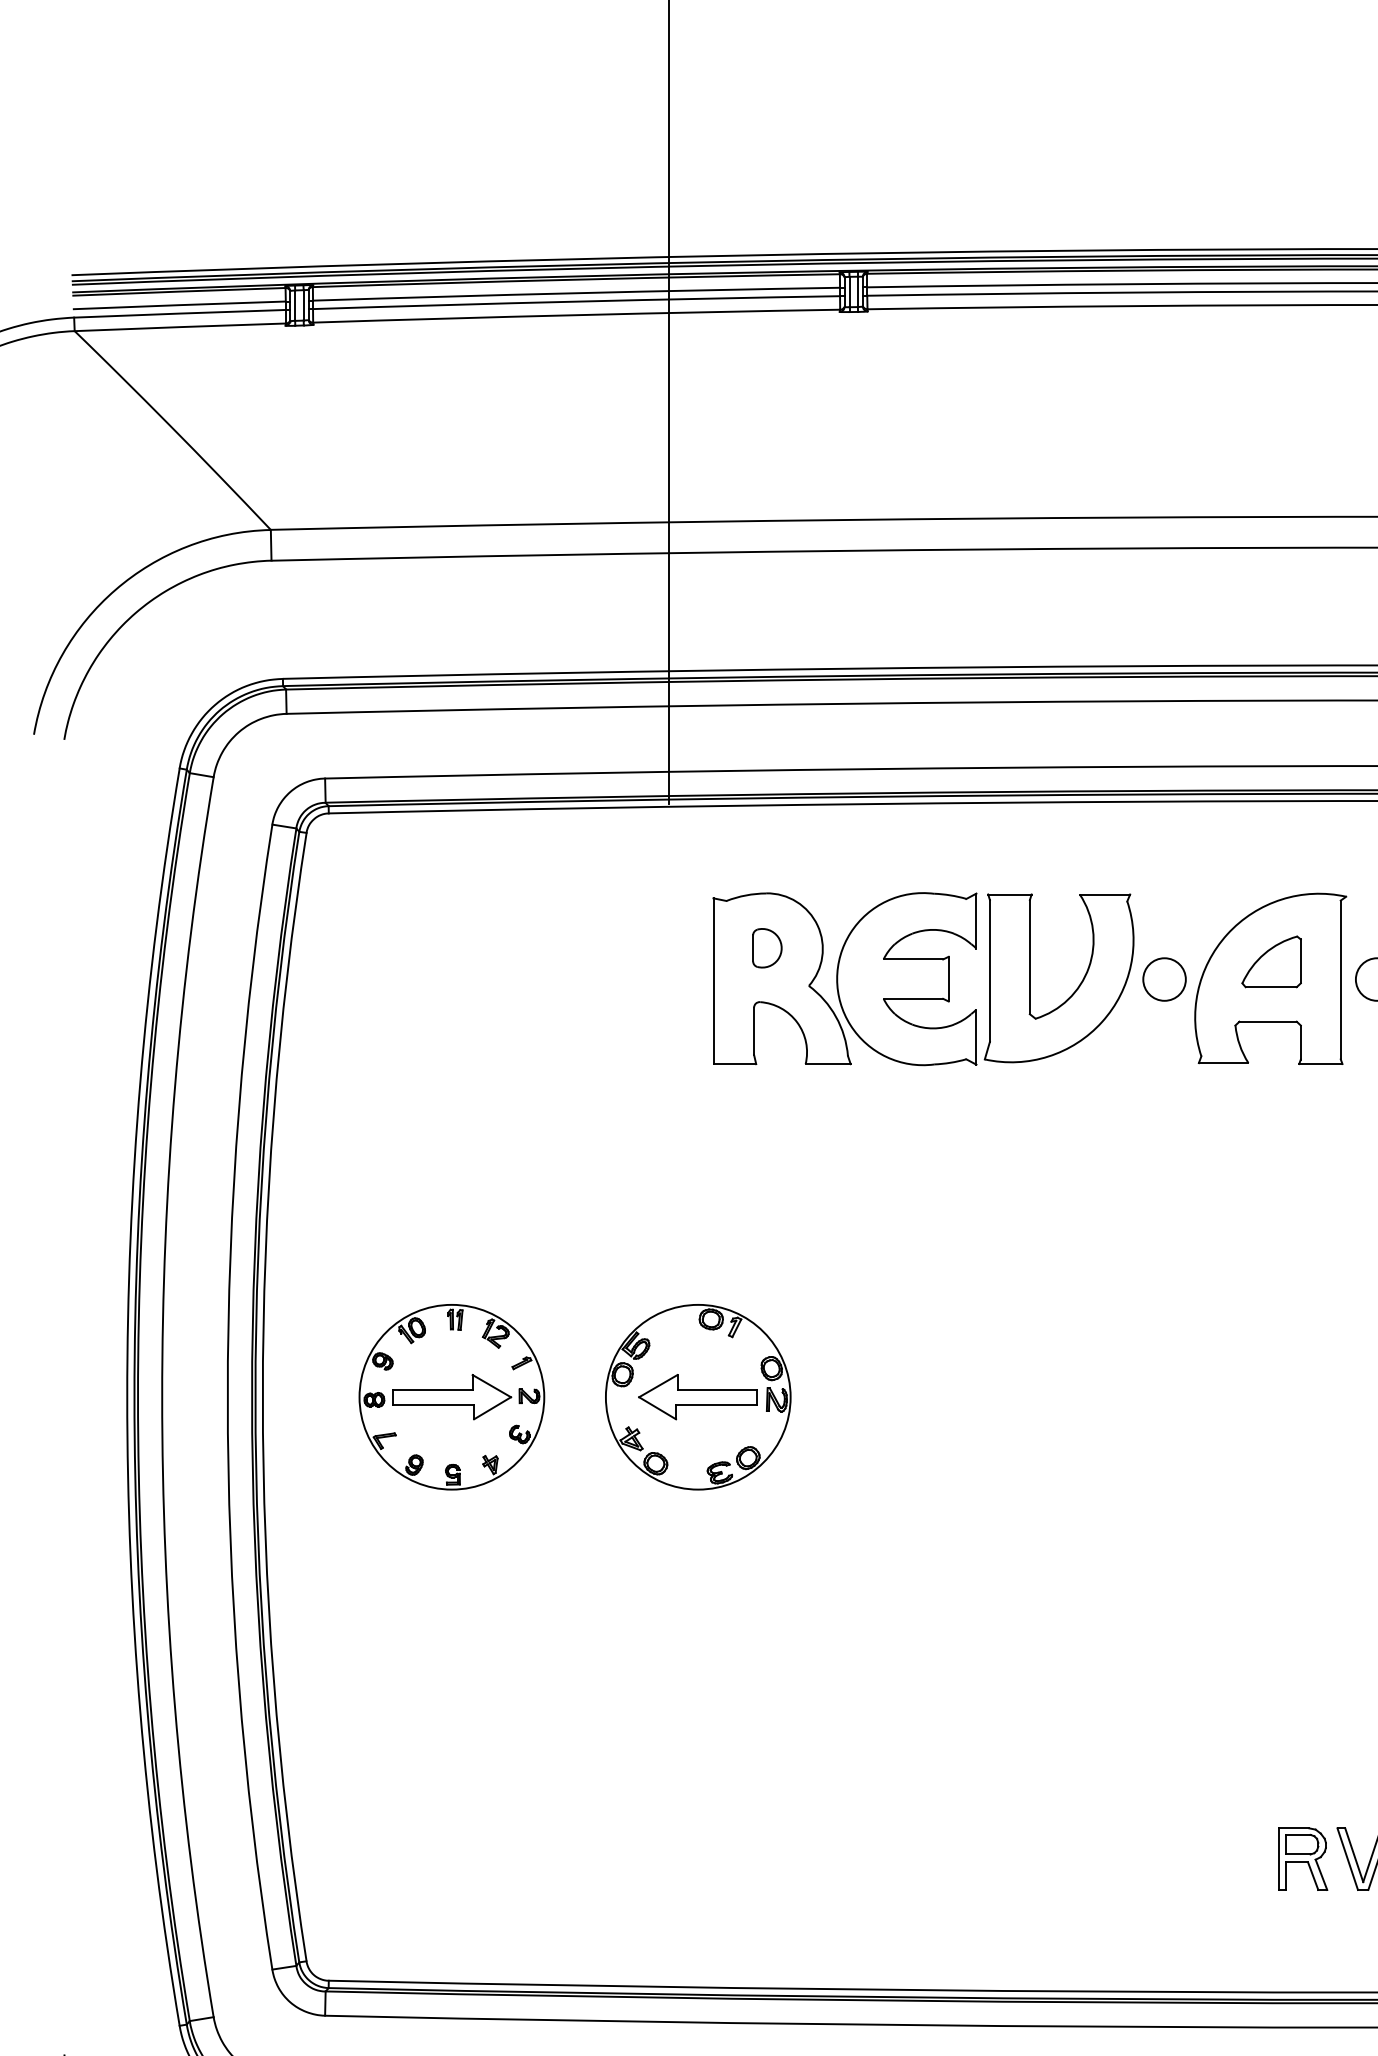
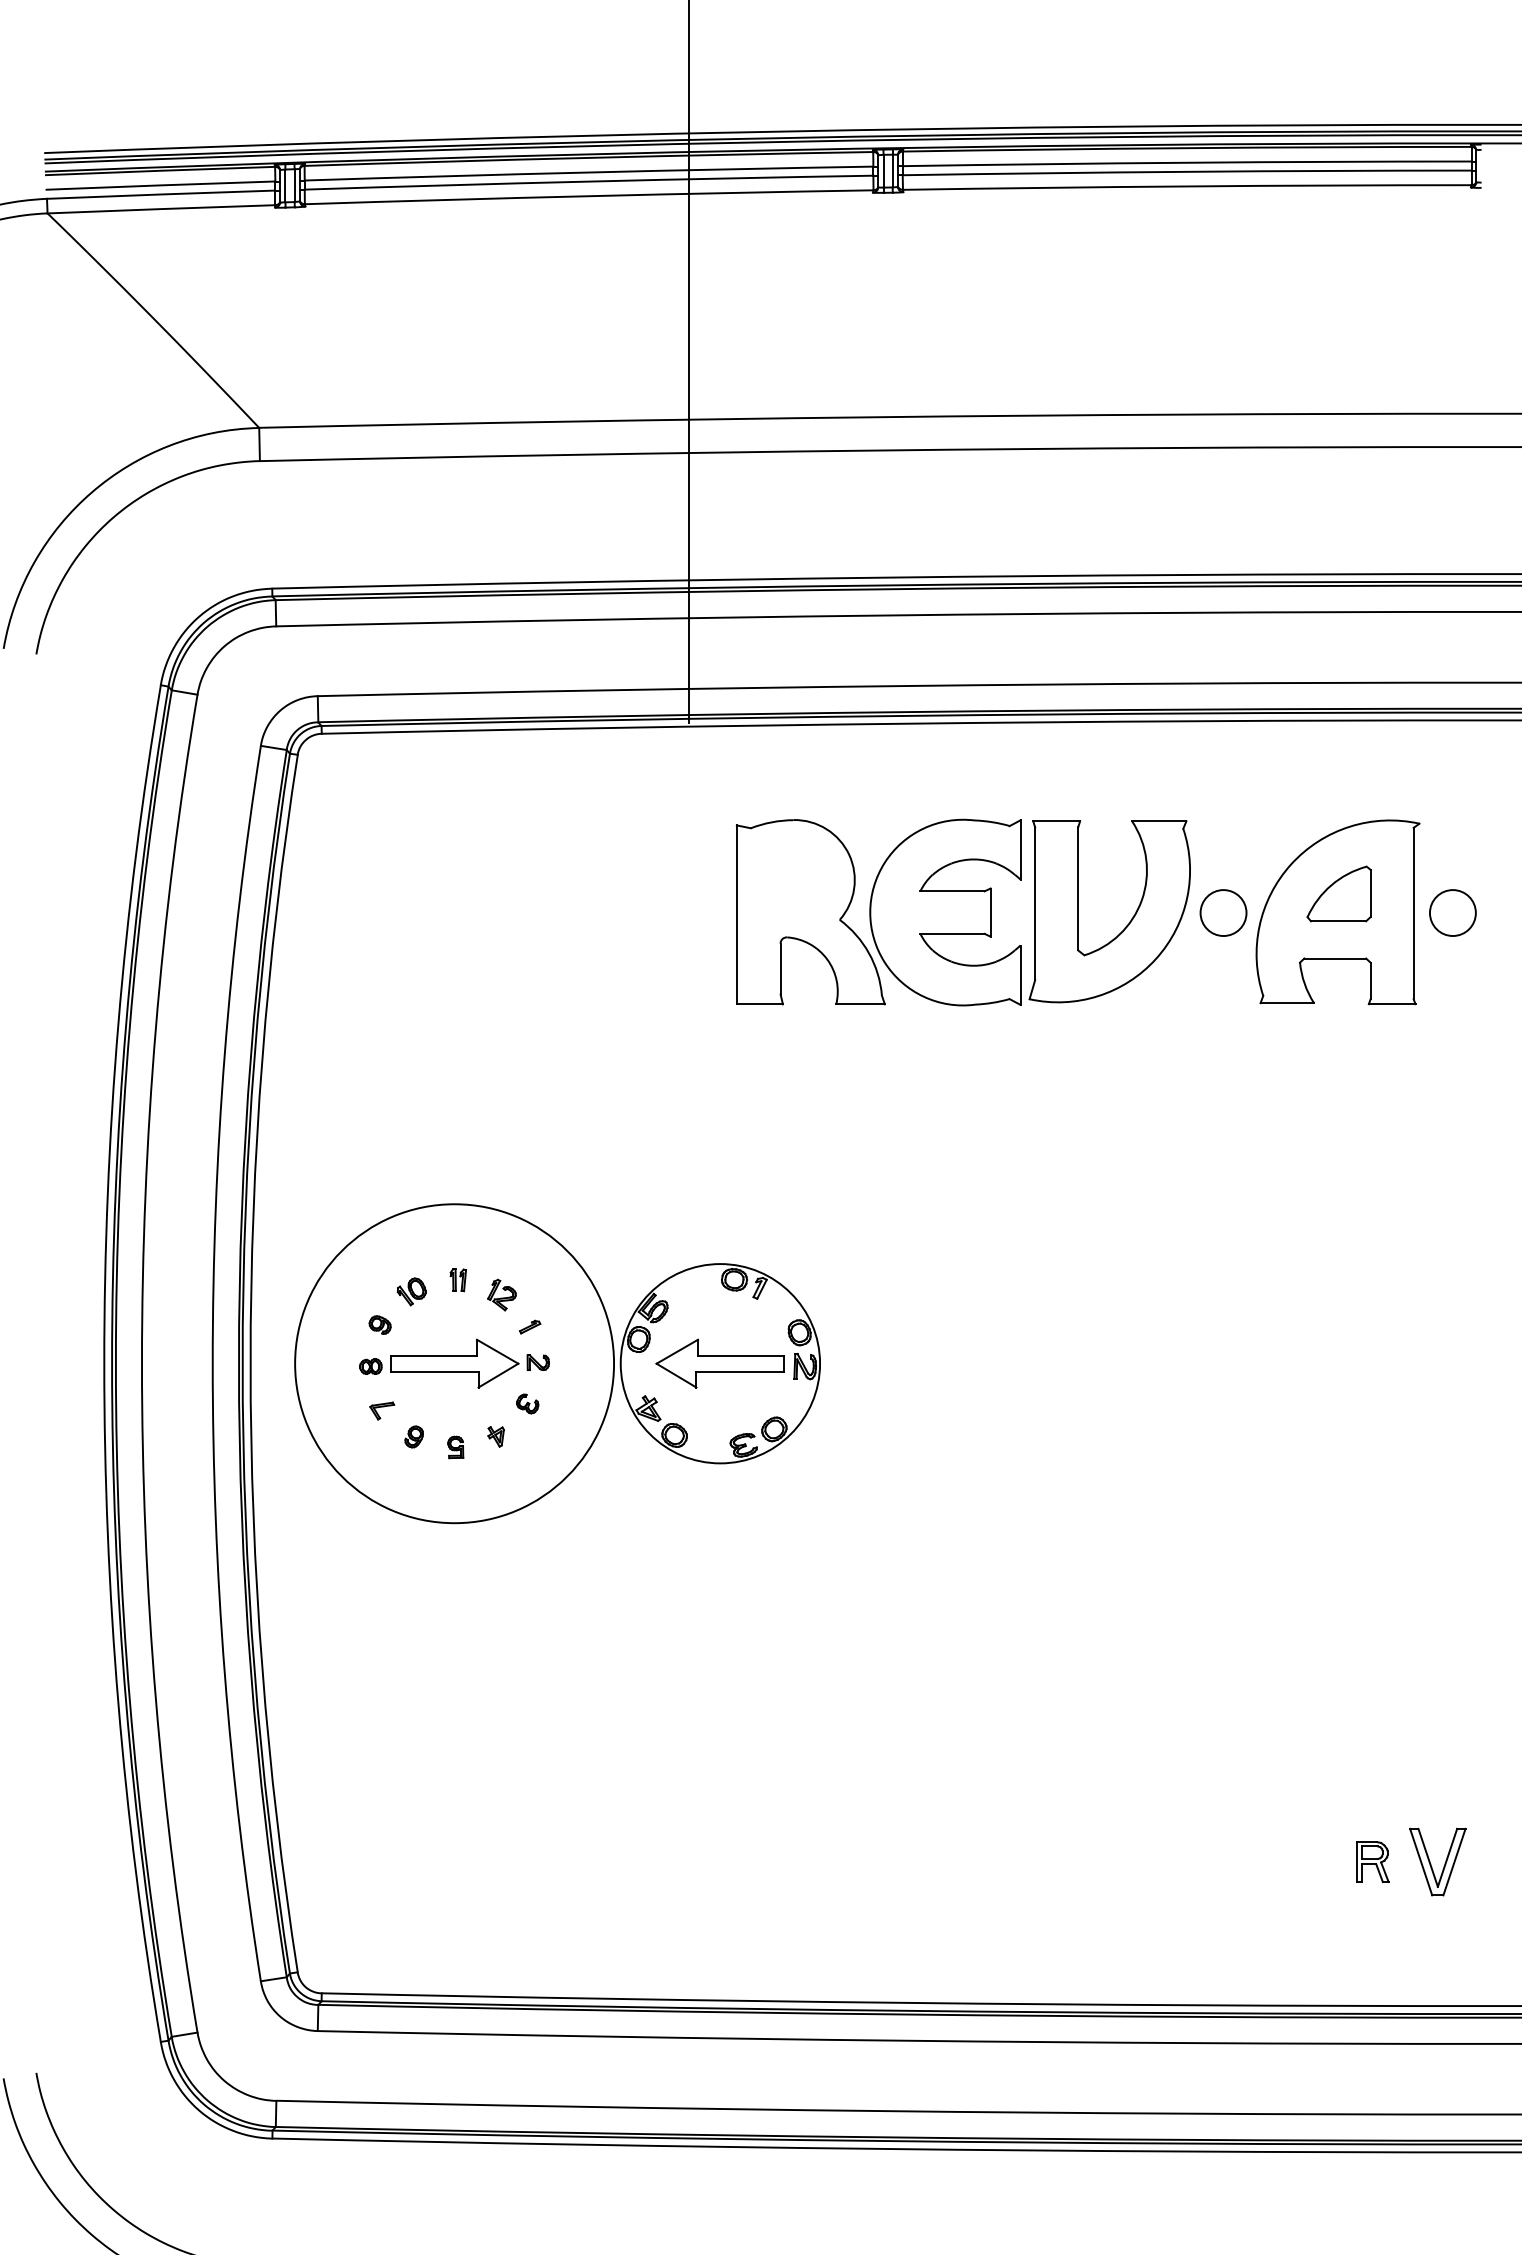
part: (766, 947) -> (794, 878), removed
circle: (451, 1397) -> (454, 1363), size x1.6
part: (1302, 1858) -> (1372, 1861), size x0.6

